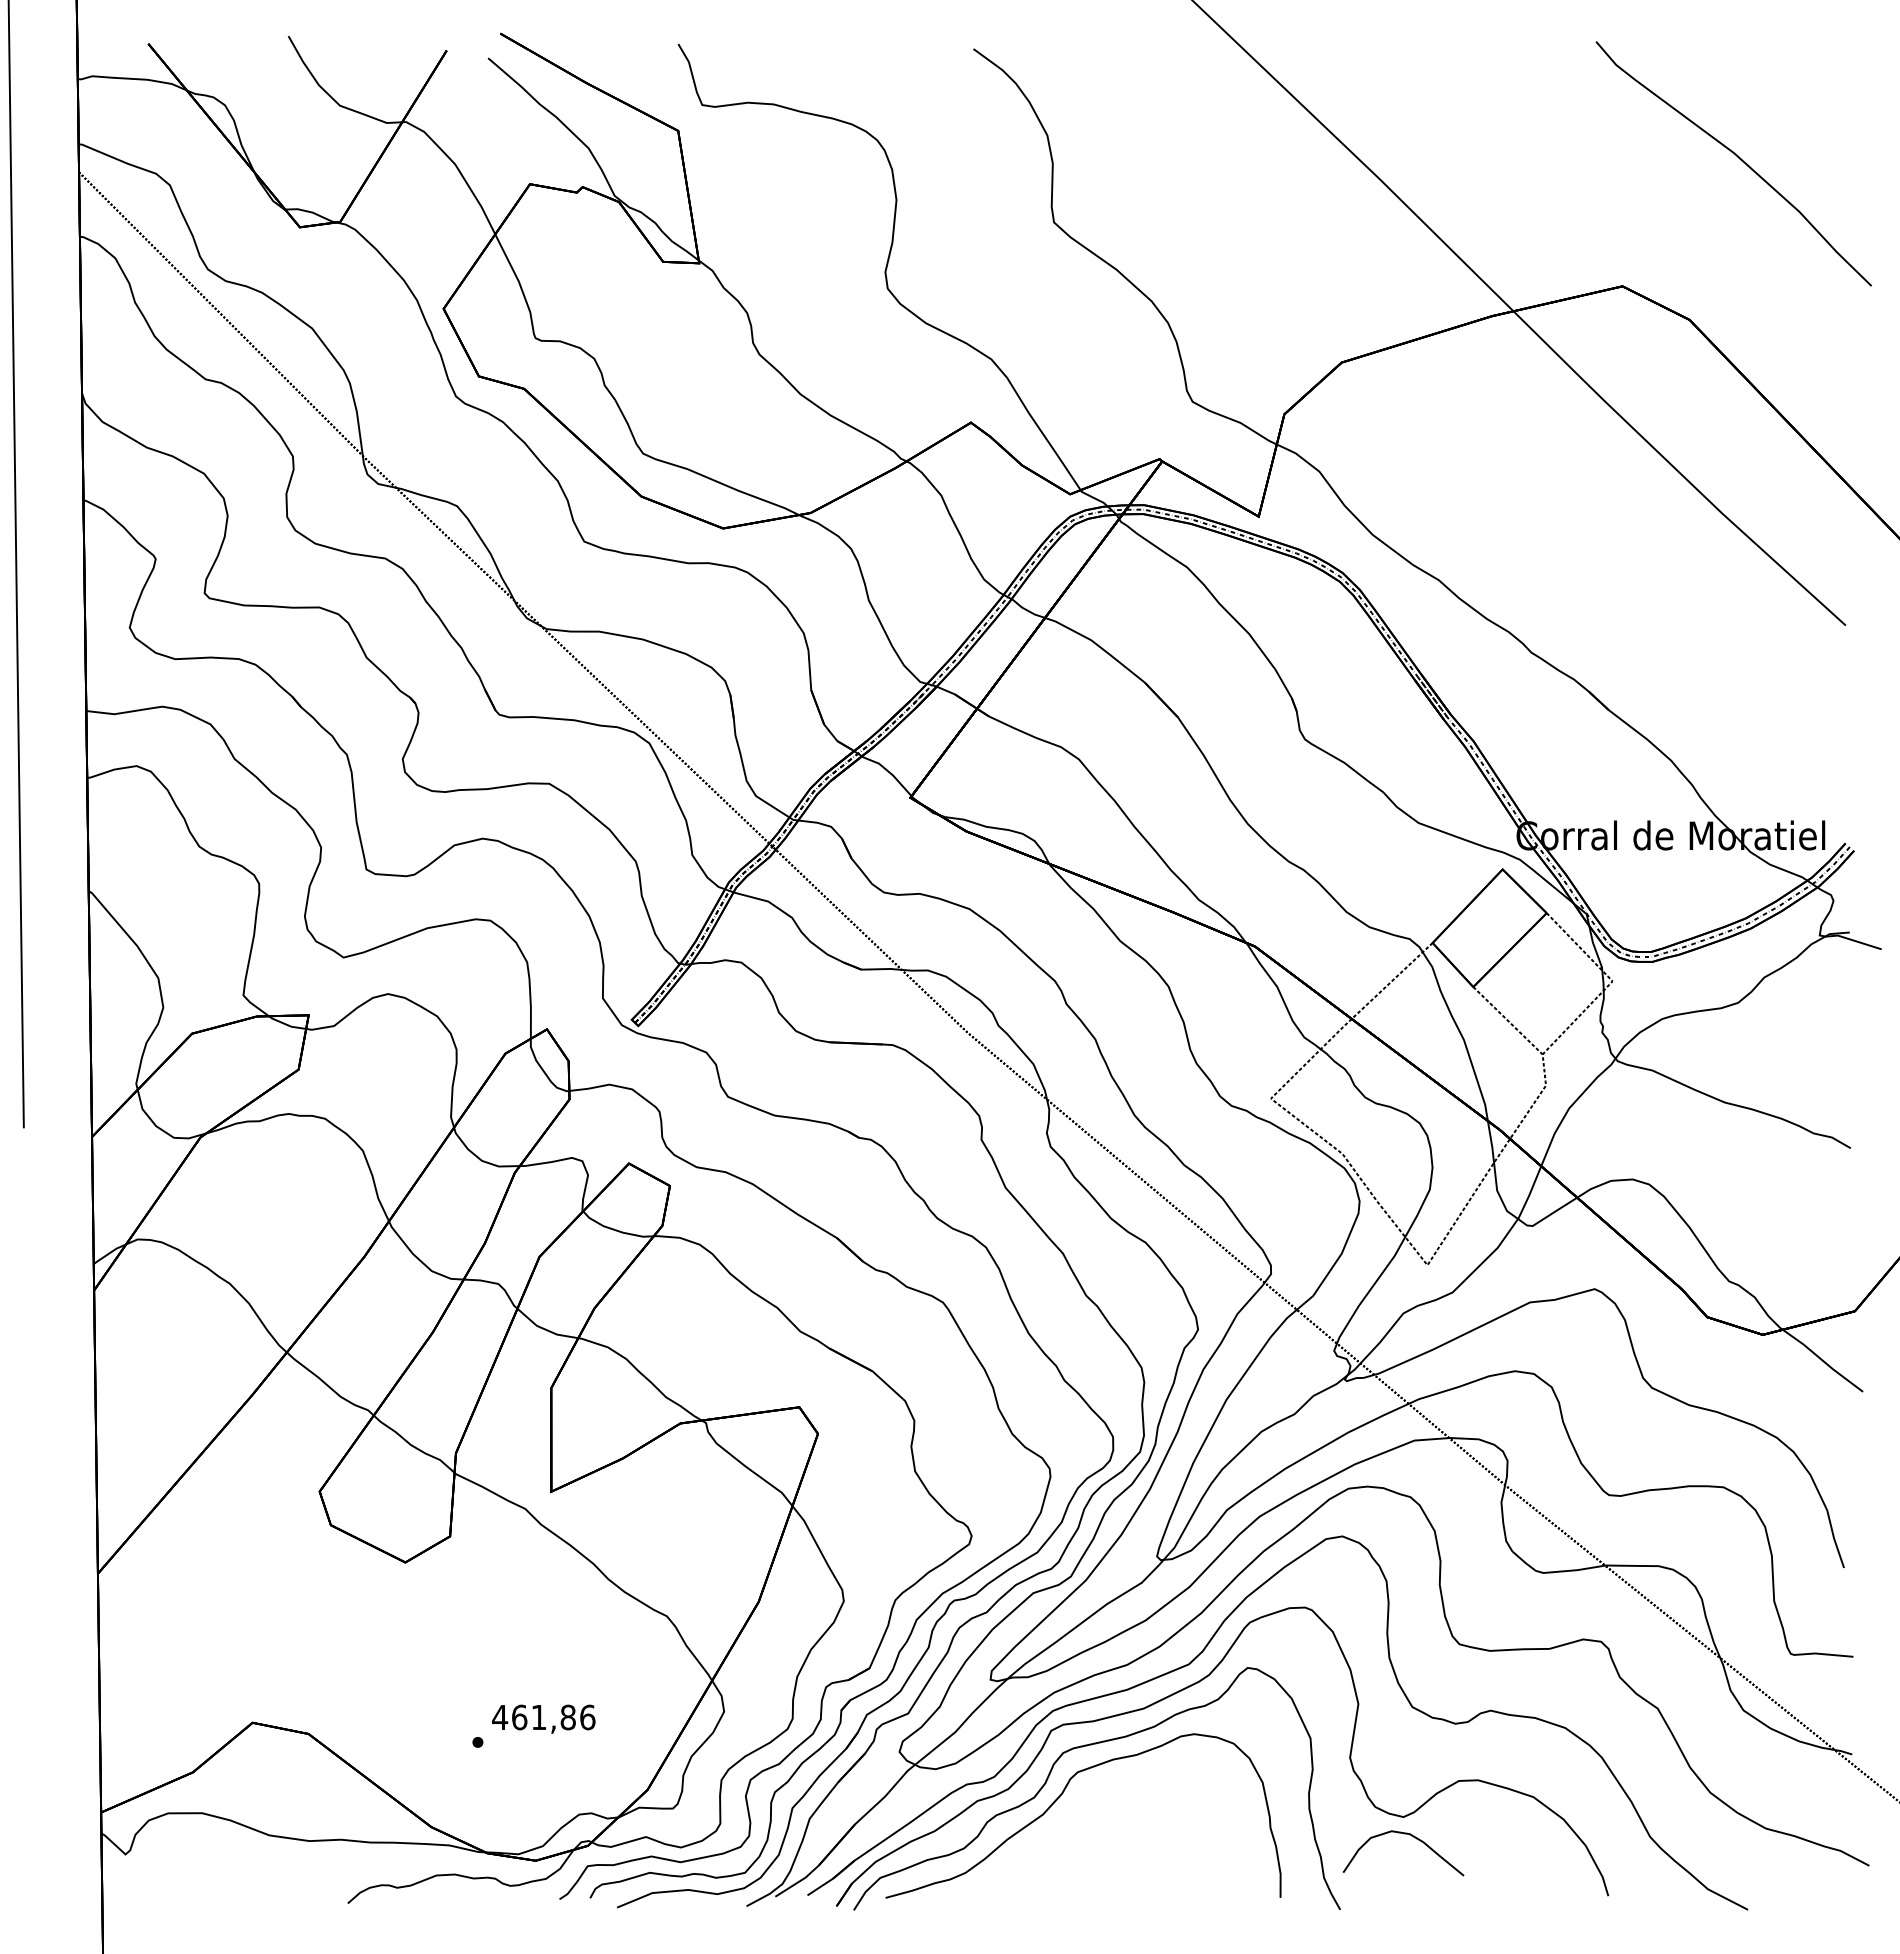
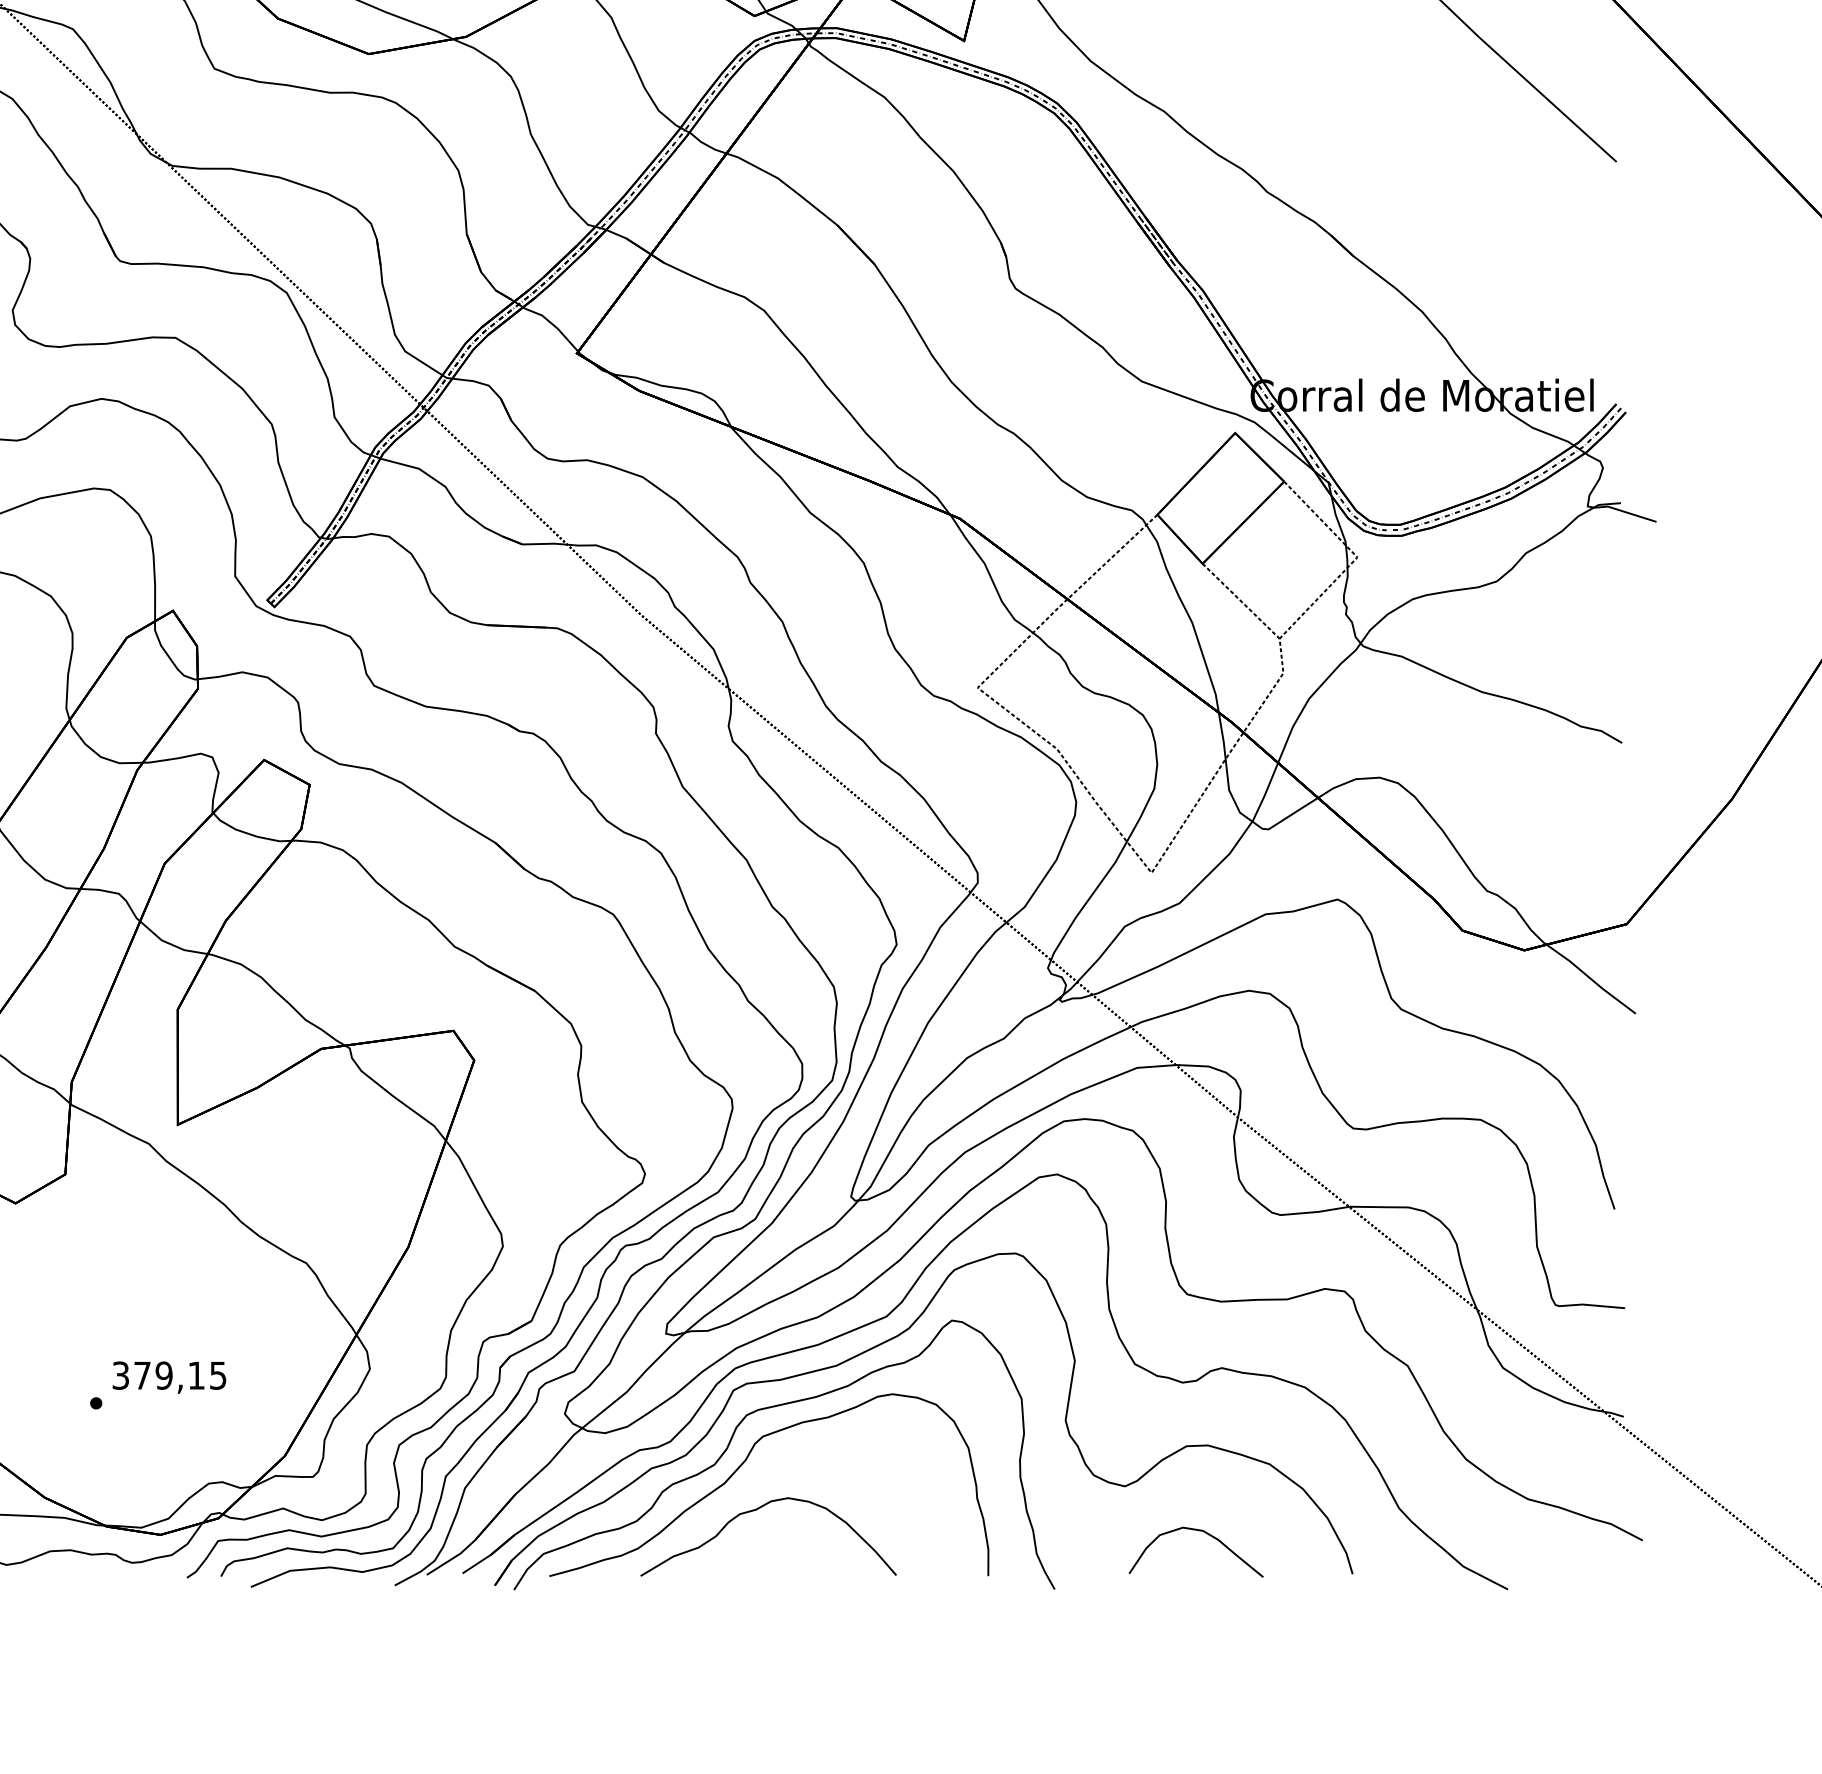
text: (543, 1717) -> (169, 1375), 461,86 -> 379,15
curve: (1411, 1836) -> (1205, 1533), moved
curve: (1073, 1838) -> (758, 1510), added

